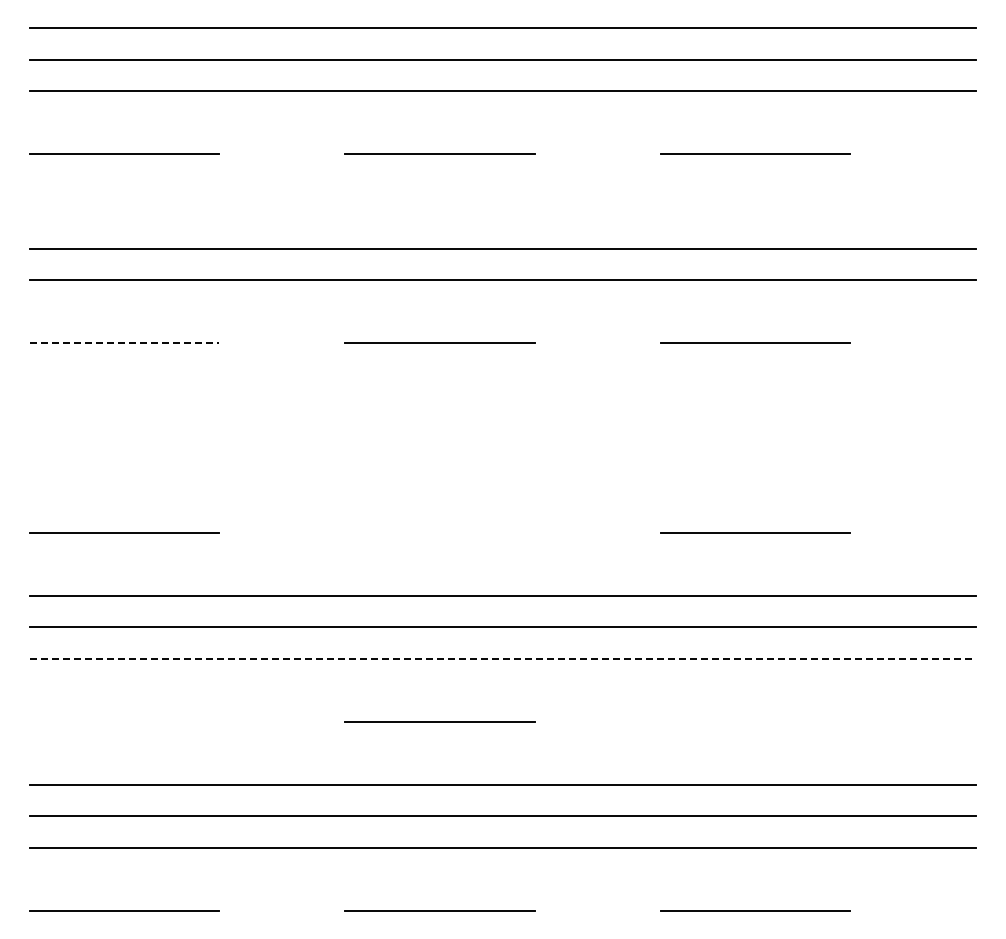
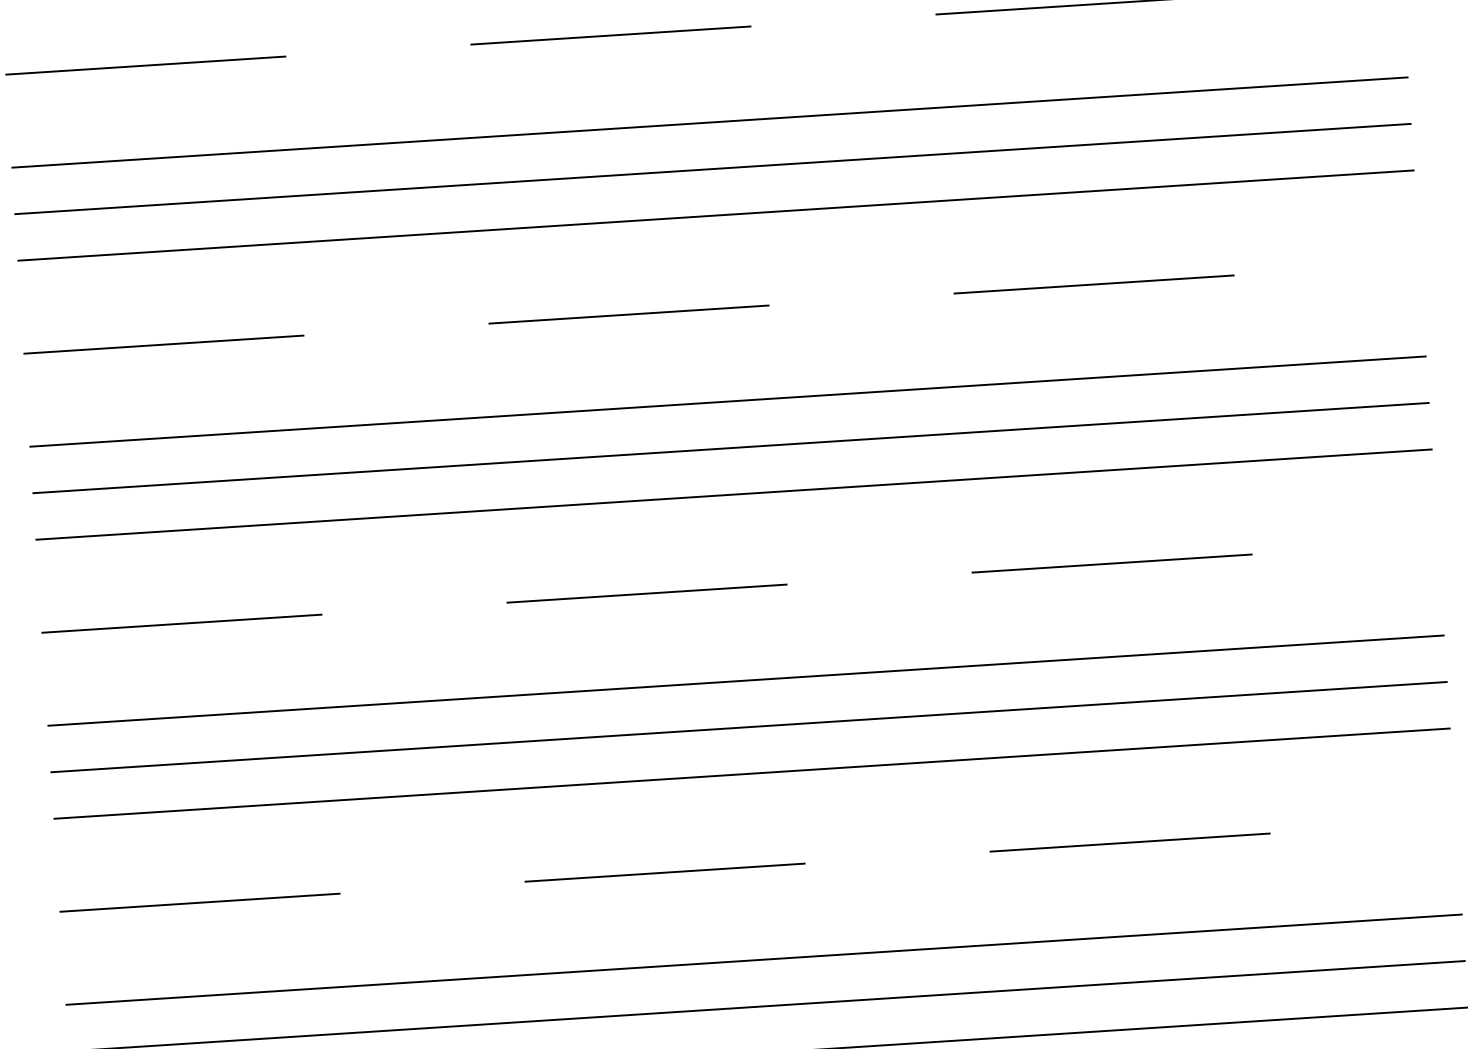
line: (502, 217) -> (709, 122), added
line: (124, 343) -> (163, 344), dashed -> solid
line: (502, 406) -> (727, 401), added
line: (502, 437) -> (730, 447), added
line: (502, 469) -> (733, 494), added
line: (439, 532) -> (646, 593), added
line: (503, 658) -> (752, 773), dashed -> solid
line: (124, 721) -> (199, 902), added
line: (754, 721) -> (1129, 842), added

